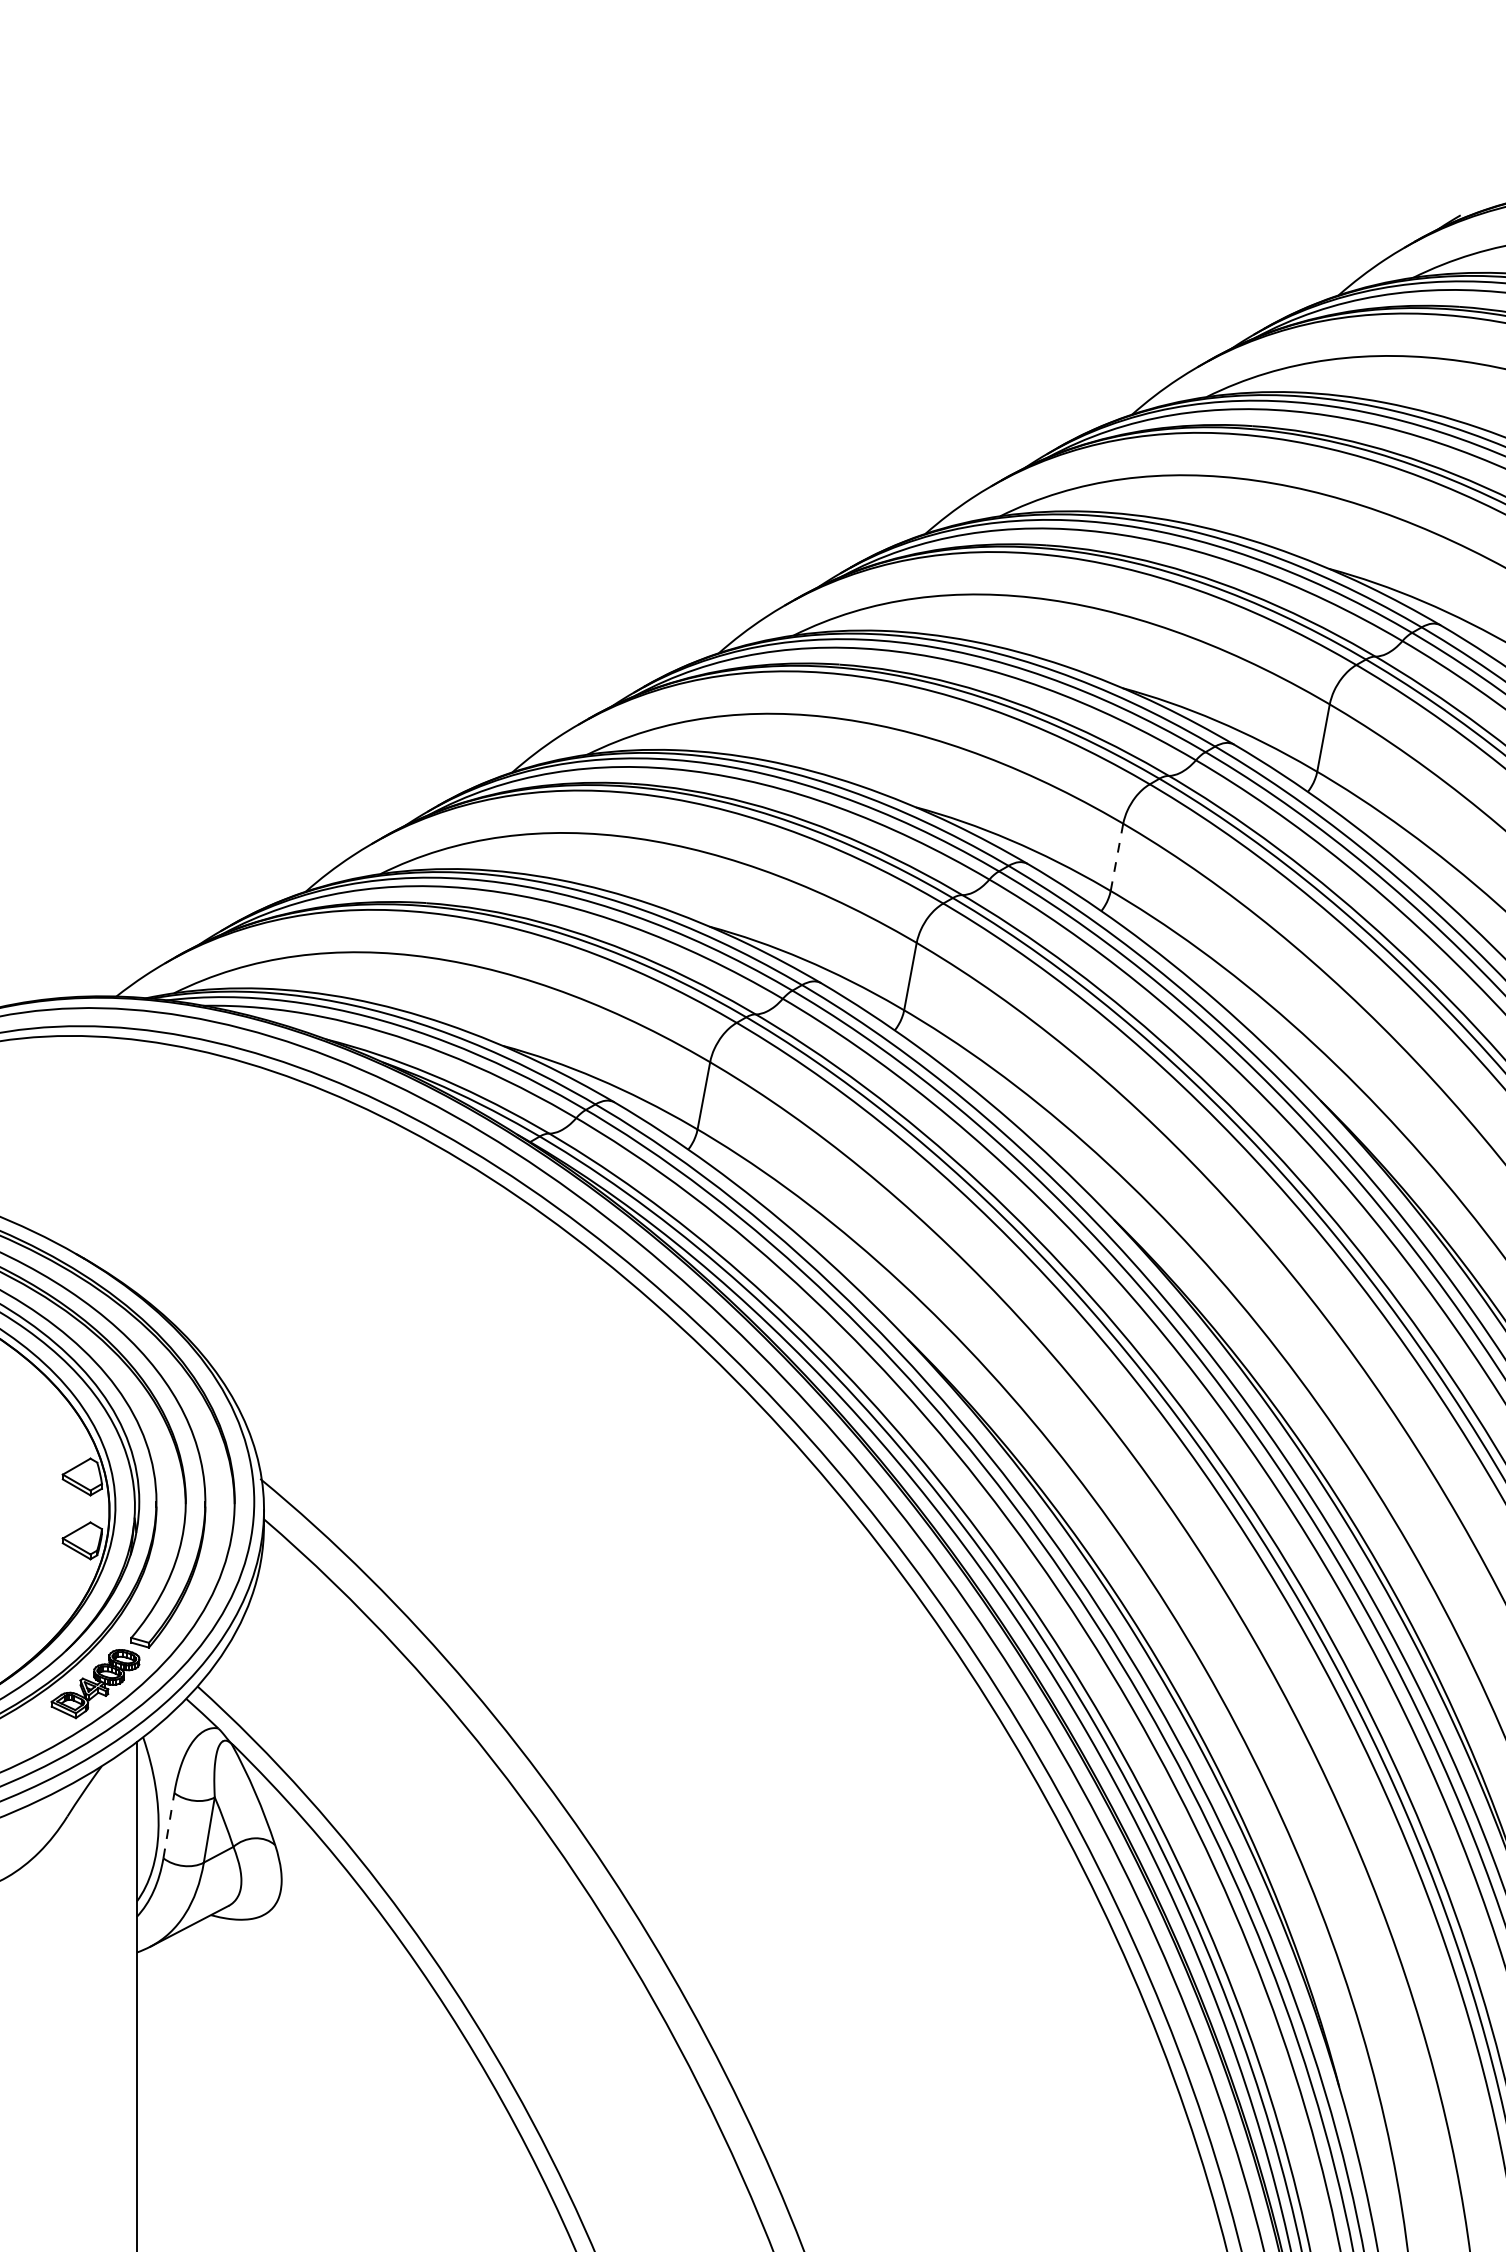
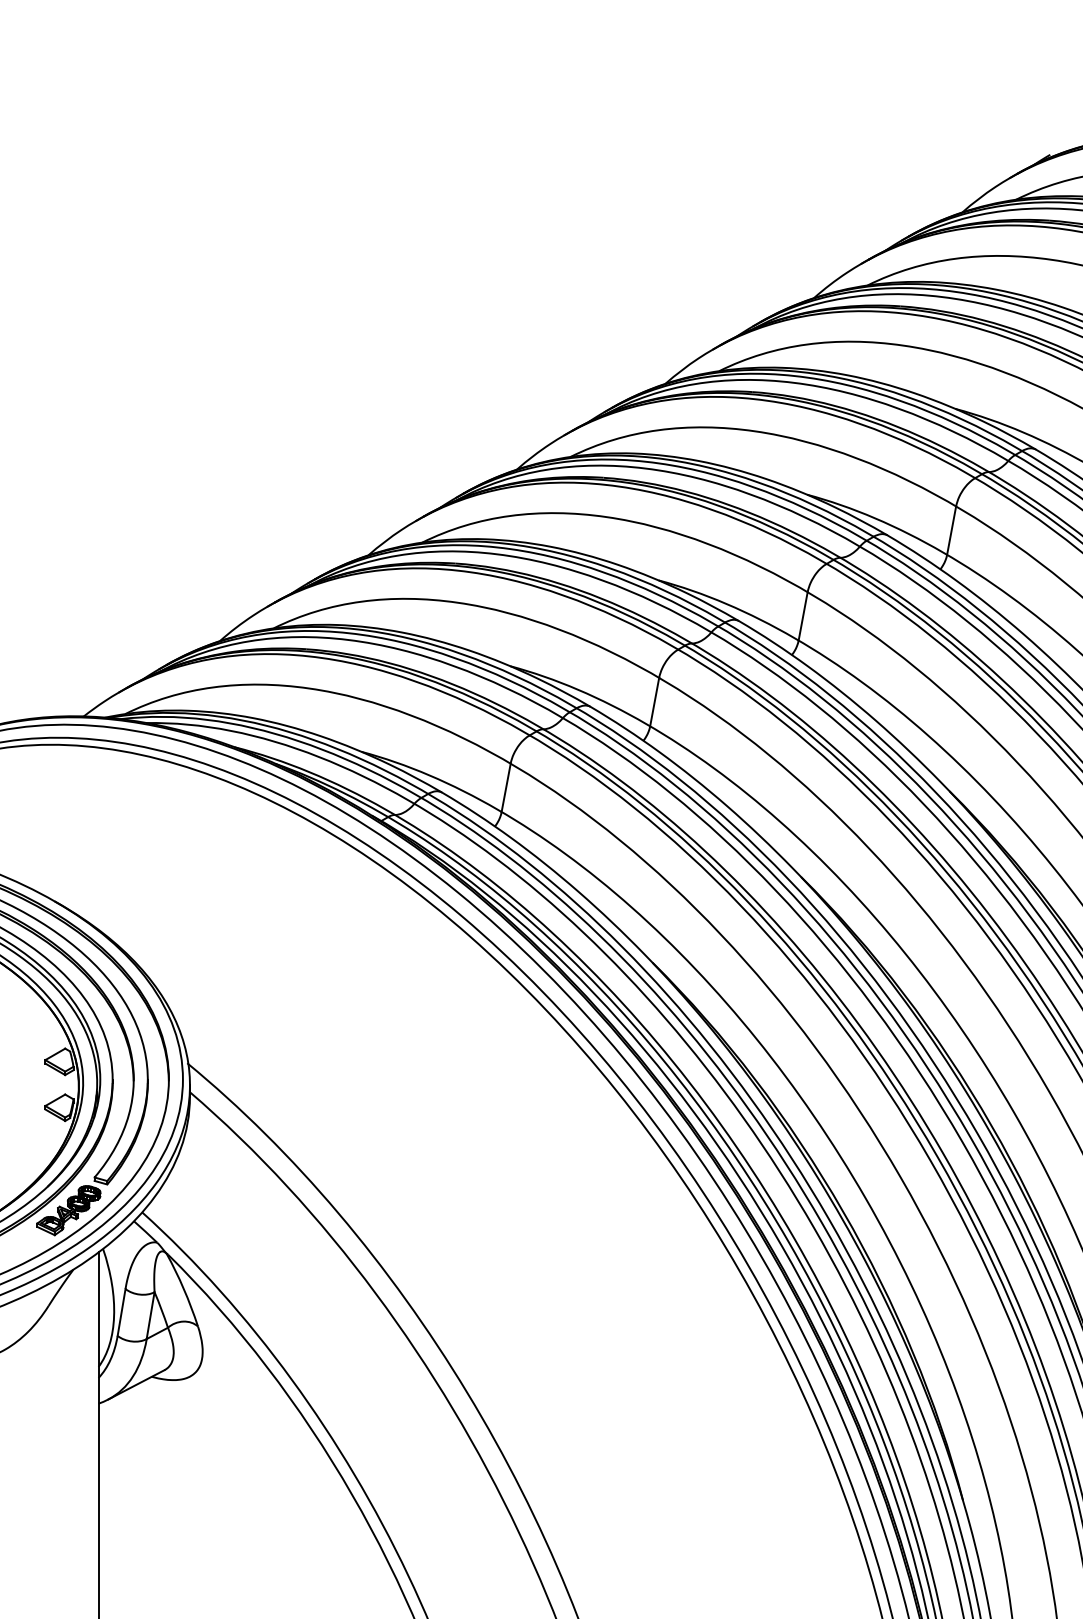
line: (1116, 857) -> (802, 616), dashed -> solid
line: (169, 1825) -> (122, 1312), dashed -> solid

